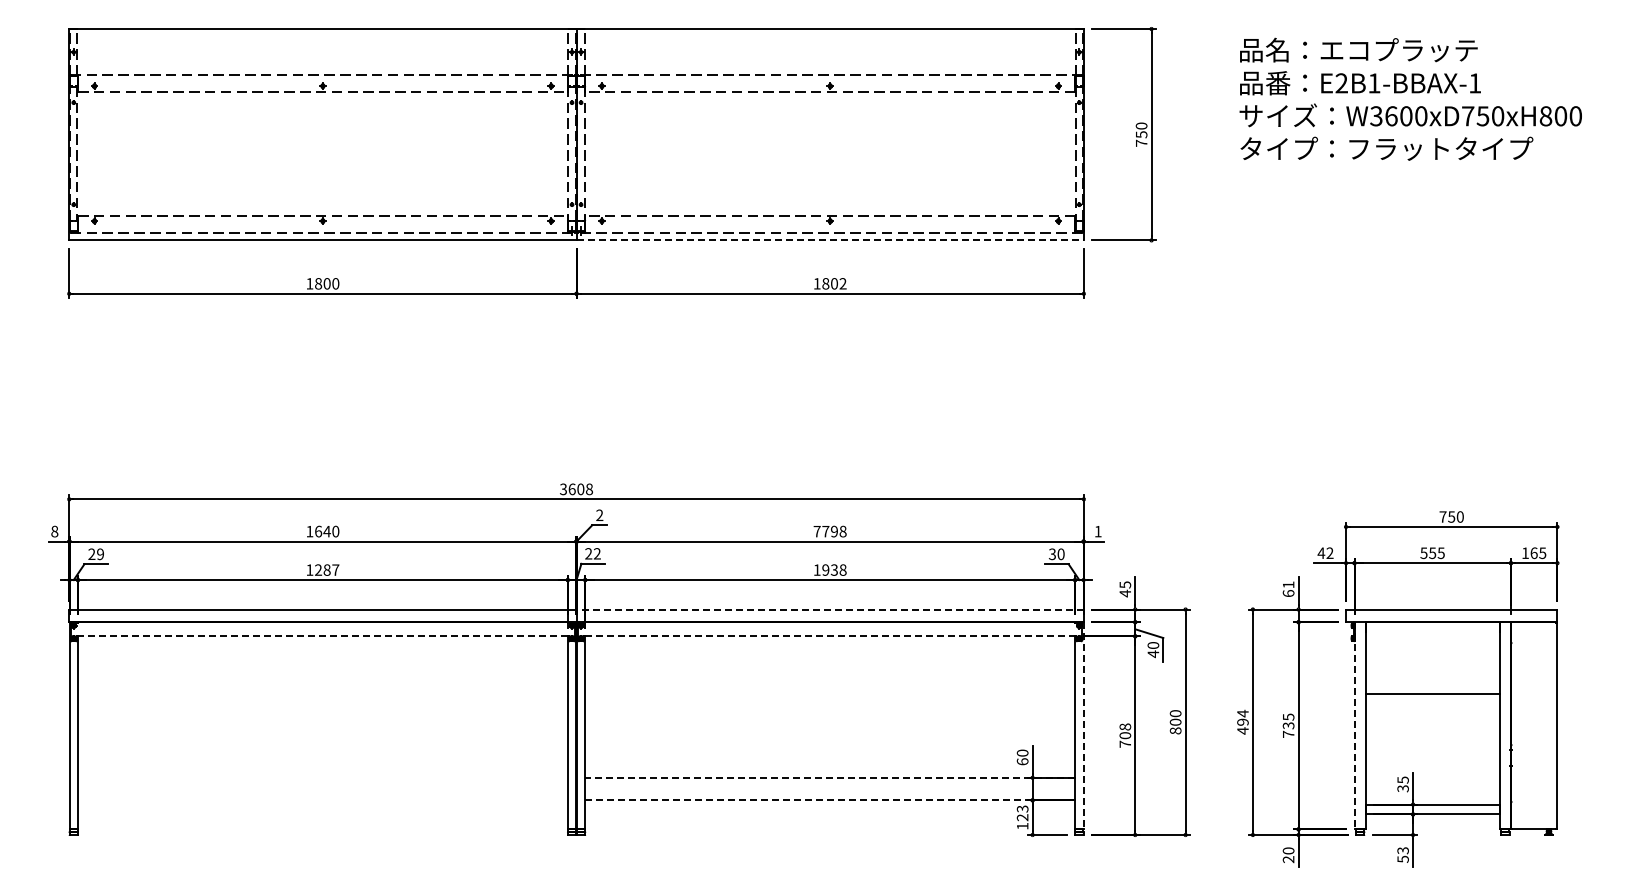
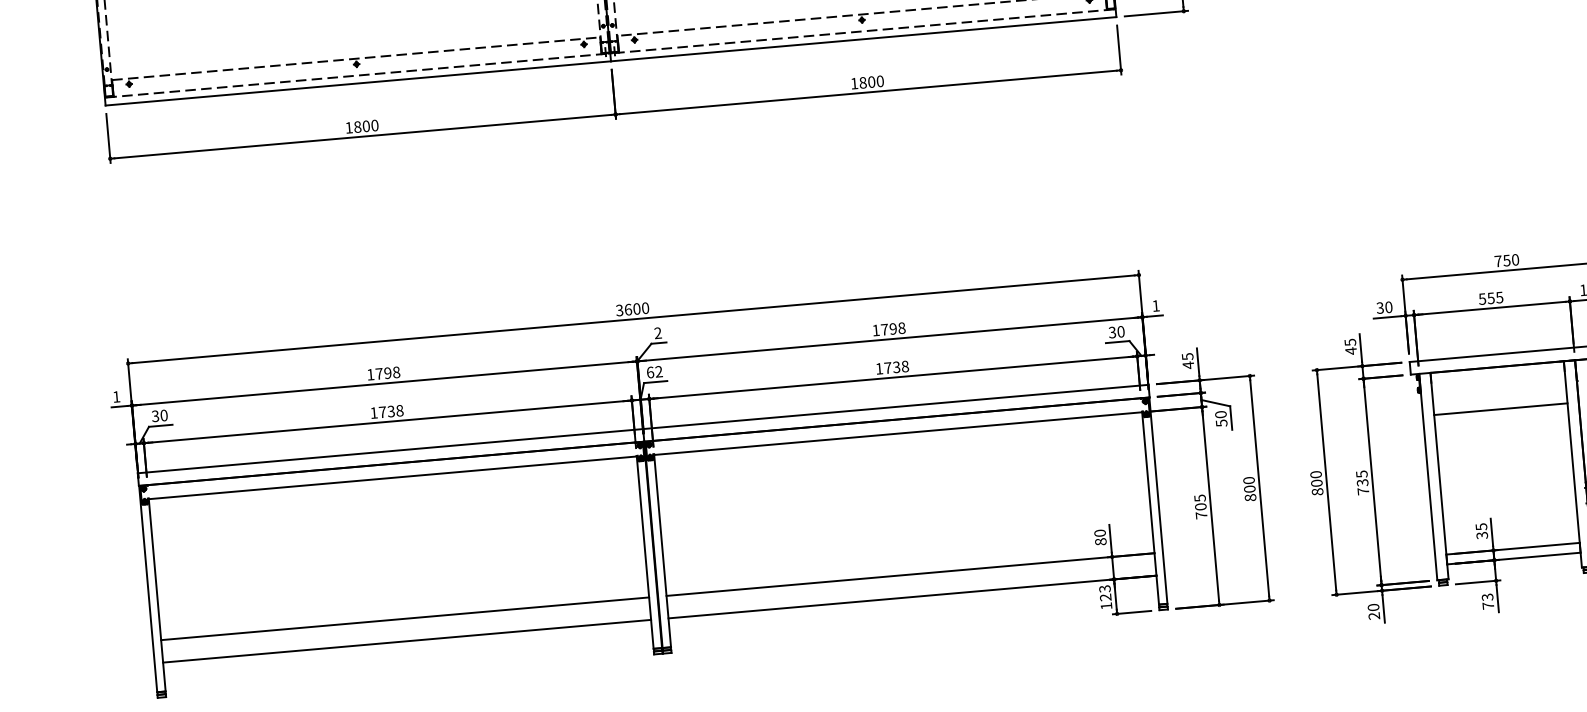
line: (830, 240) -> (863, 39), dashed -> solid
text: (842, 283) -> (879, 81), 1802 -> 1800
text: (589, 489) -> (645, 308), 3608 -> 3600
text: (54, 531) -> (116, 396), 8 -> 1
text: (327, 531) -> (388, 373), 1640 -> 1798
text: (816, 531) -> (875, 330), 7798 -> 1798
text: (588, 553) -> (650, 372), 22 -> 62
text: (1325, 553) -> (1384, 307), 42 -> 30
text: (96, 554) -> (160, 416), 29 -> 30
text: (327, 569) -> (391, 410), 1287 -> 1738
text: (825, 569) -> (887, 367), 1938 -> 1738
text: (1288, 589) -> (1350, 347), 61 -> 45
line: (830, 609) -> (896, 406), dashed -> solid
line: (322, 636) -> (392, 478), dashed -> solid
line: (830, 636) -> (898, 433), dashed -> solid
text: (1153, 654) -> (1221, 423), 40 -> 50
line: (1432, 694) -> (1500, 409), moved
text: (1242, 721) -> (1316, 482), 494 -> 800
line: (1083, 725) -> (1158, 500), dashed -> solid
line: (1354, 725) -> (1428, 476), dashed -> solid
text: (1125, 726) -> (1200, 497), 708 -> 705
text: (1022, 761) -> (1100, 541), 60 -> 80
line: (322, 777) -> (404, 618), added
line: (830, 777) -> (910, 574), dashed -> solid
line: (322, 800) -> (406, 641), added
line: (830, 800) -> (912, 597), dashed -> solid
text: (1402, 858) -> (1487, 605), 53 -> 73

